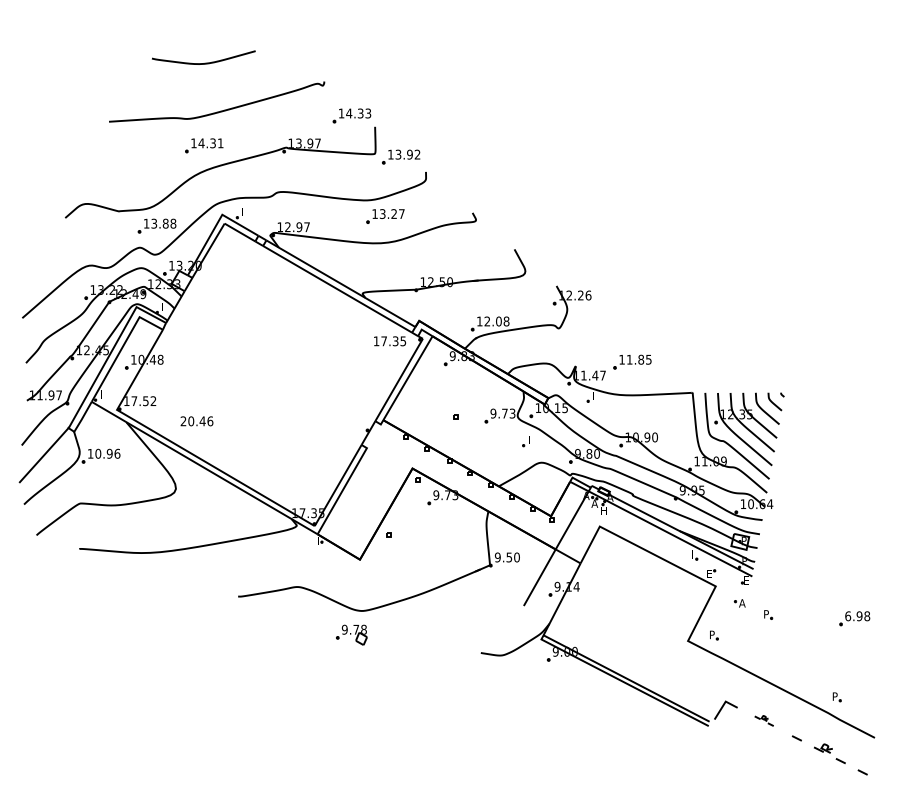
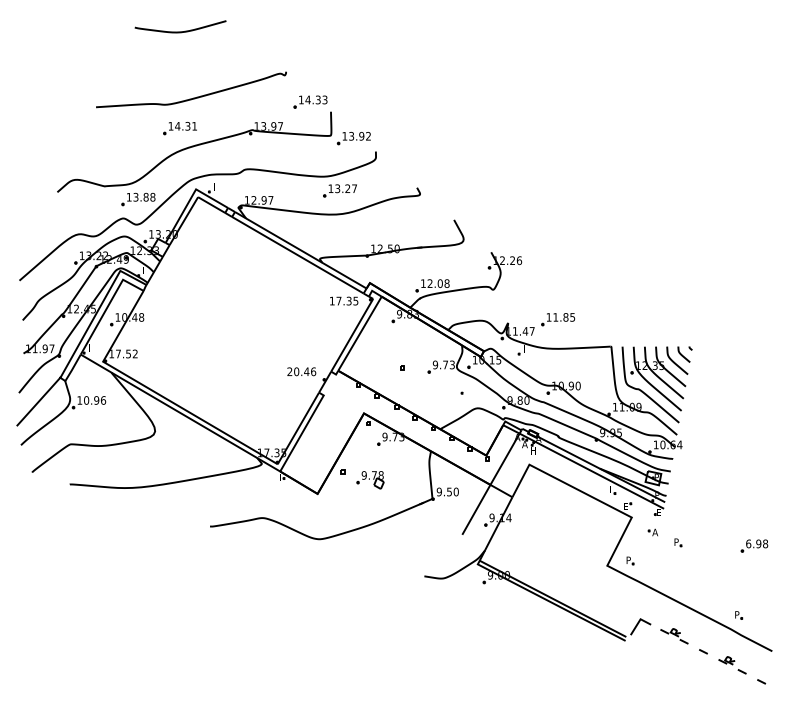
curve: (204, 62) -> (181, 31), moved
text: (196, 421) -> (301, 371), moved
part: (351, 634) -> (370, 479), moved
part: (764, 720) -> (674, 635), size x1.67

